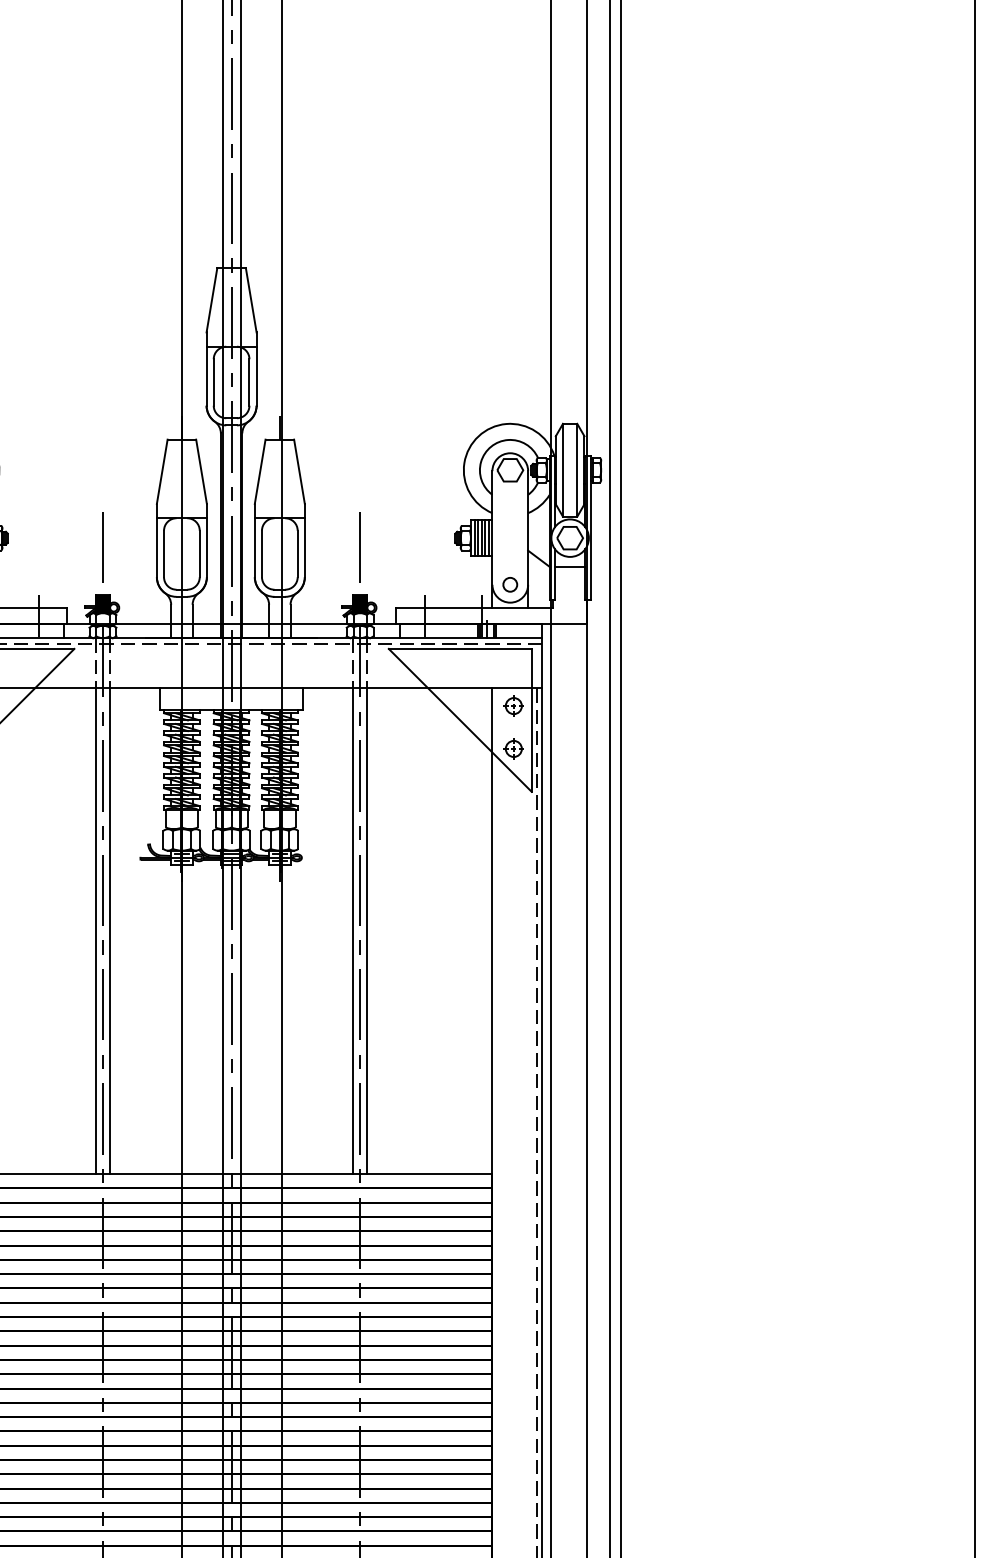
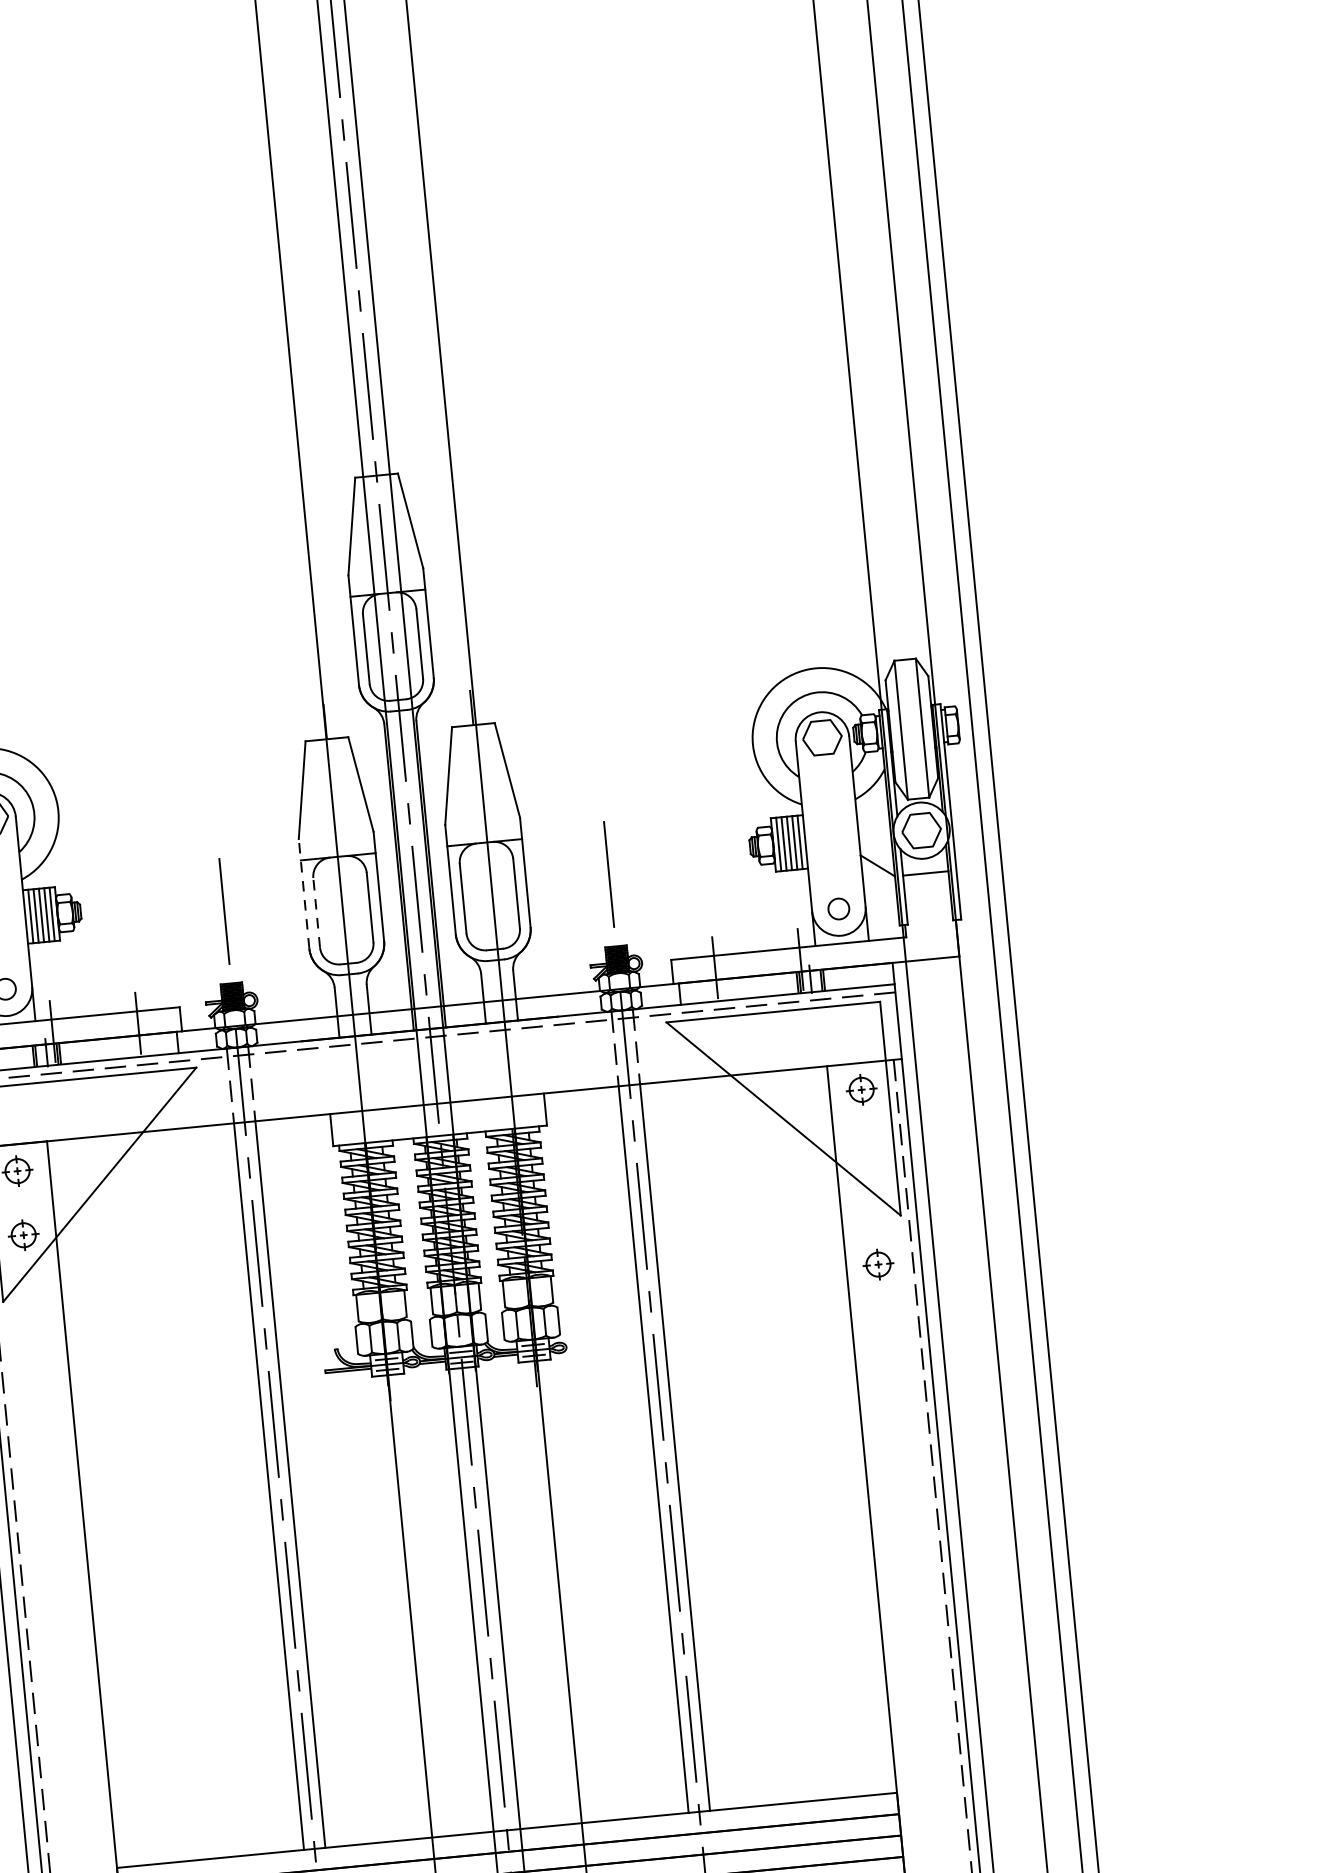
line: (156, 540) -> (303, 893), solid -> dashed
line: (164, 553) -> (317, 912), solid -> dashed
part: (513, 748) -> (877, 1263), moved

